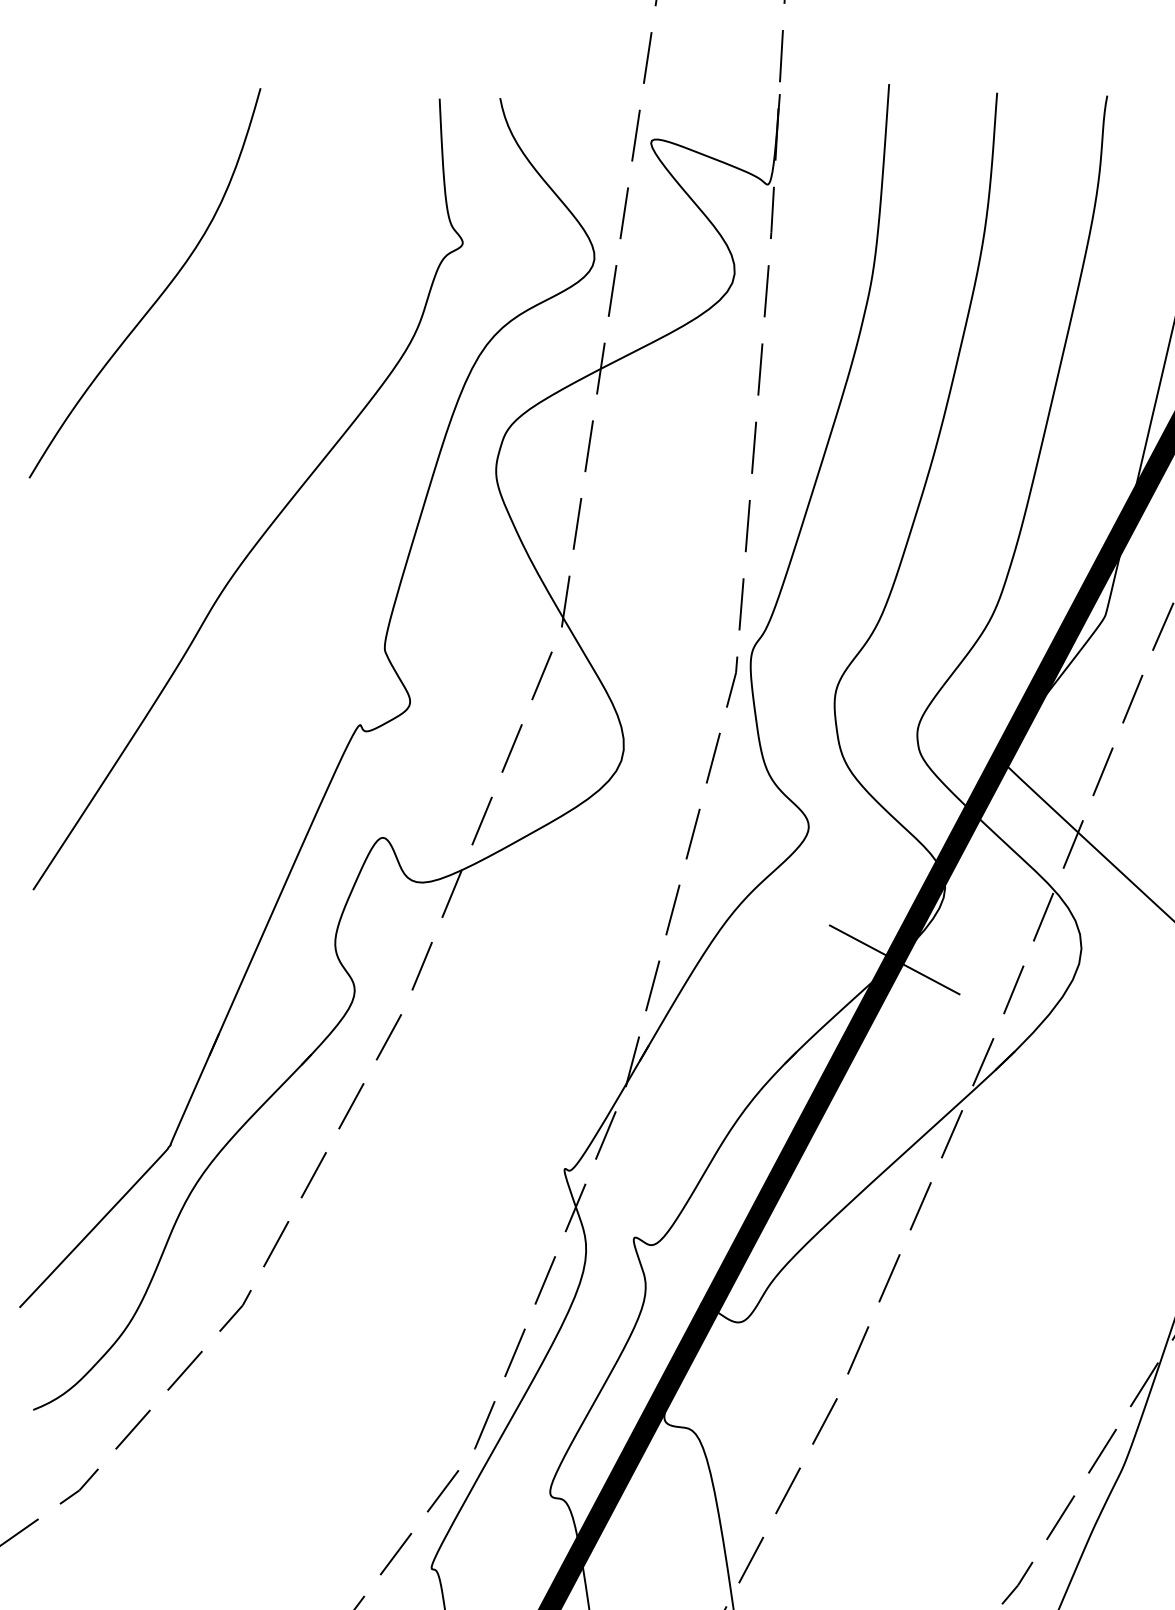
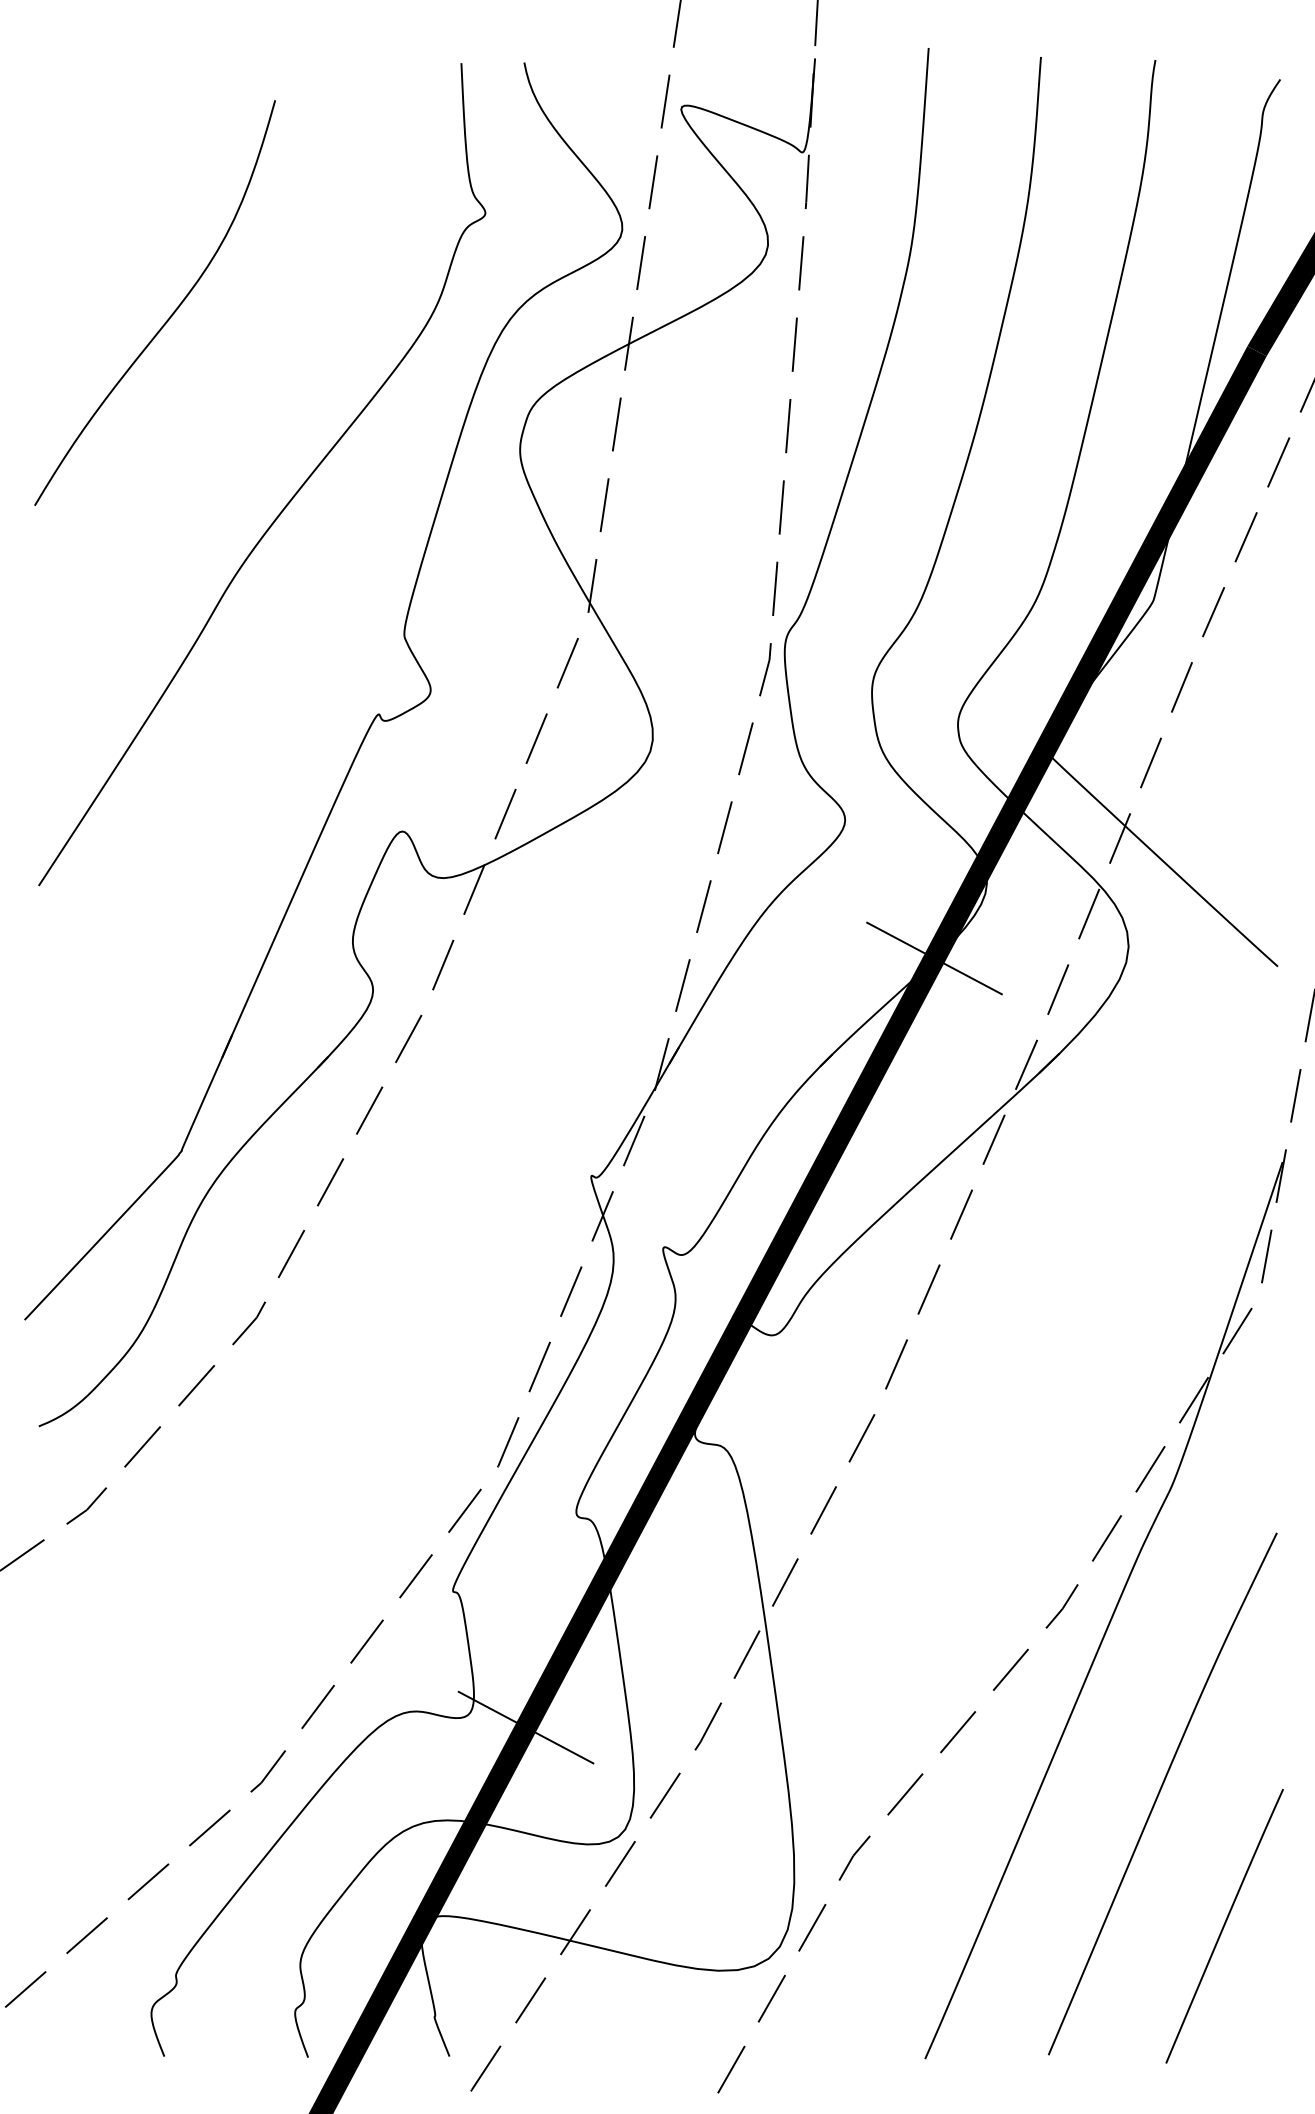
curve: (158, 296) -> (169, 316), moved

